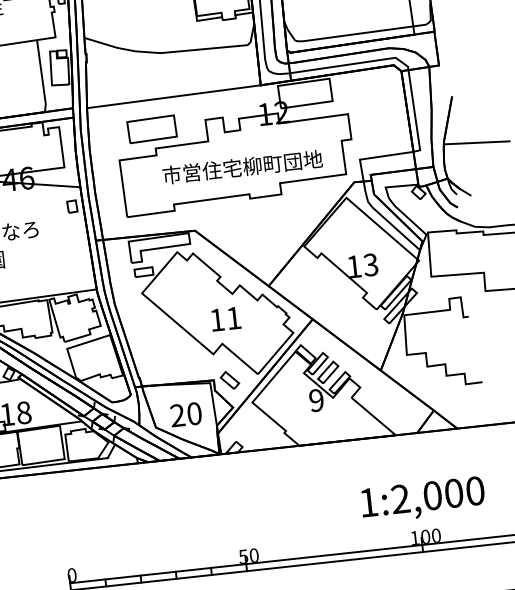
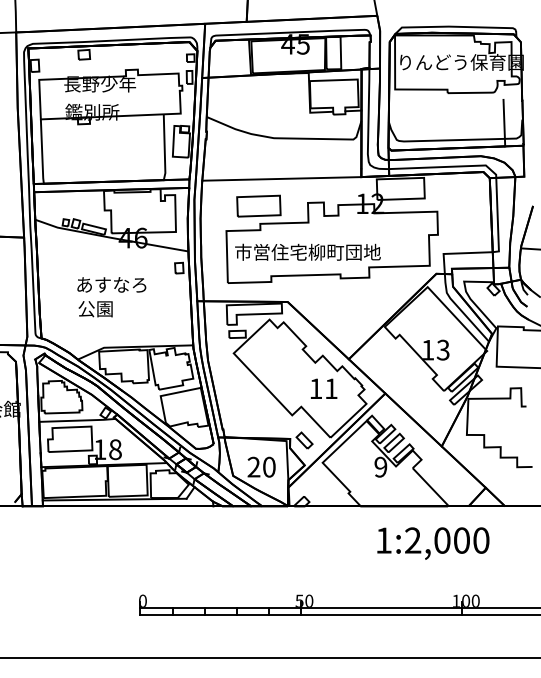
text: (242, 166) -> (307, 251), moved
text: (226, 318) -> (324, 388), moved
text: (423, 499) -> (433, 543), moved

